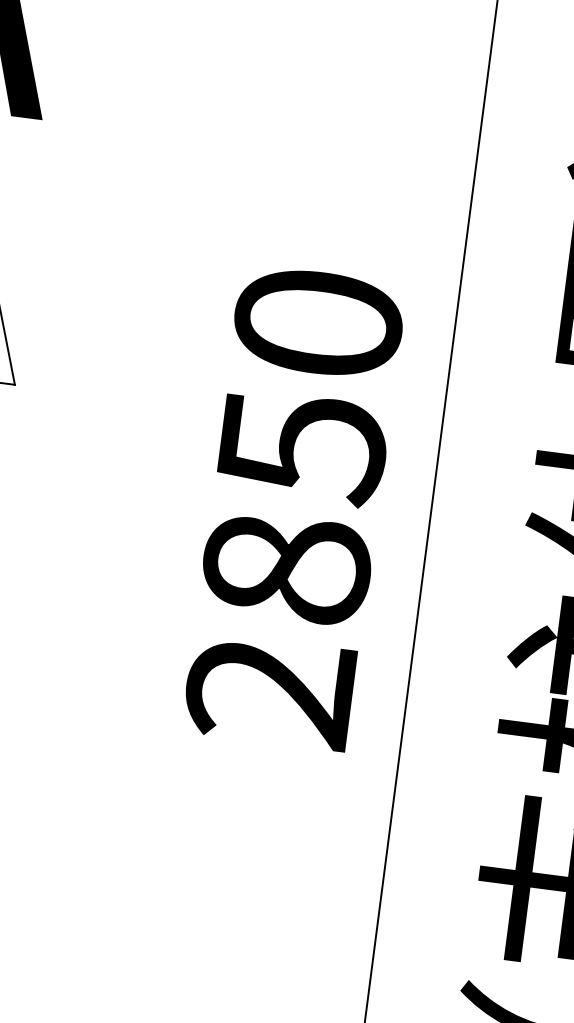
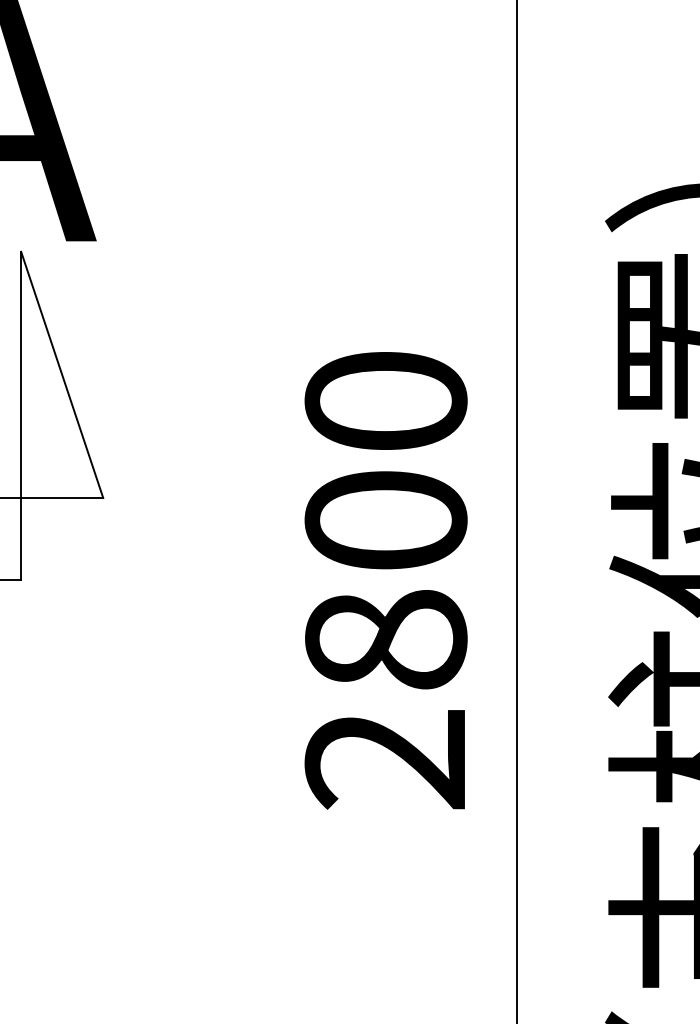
text: (301, 447) -> (385, 522), 2850 -> 2800

